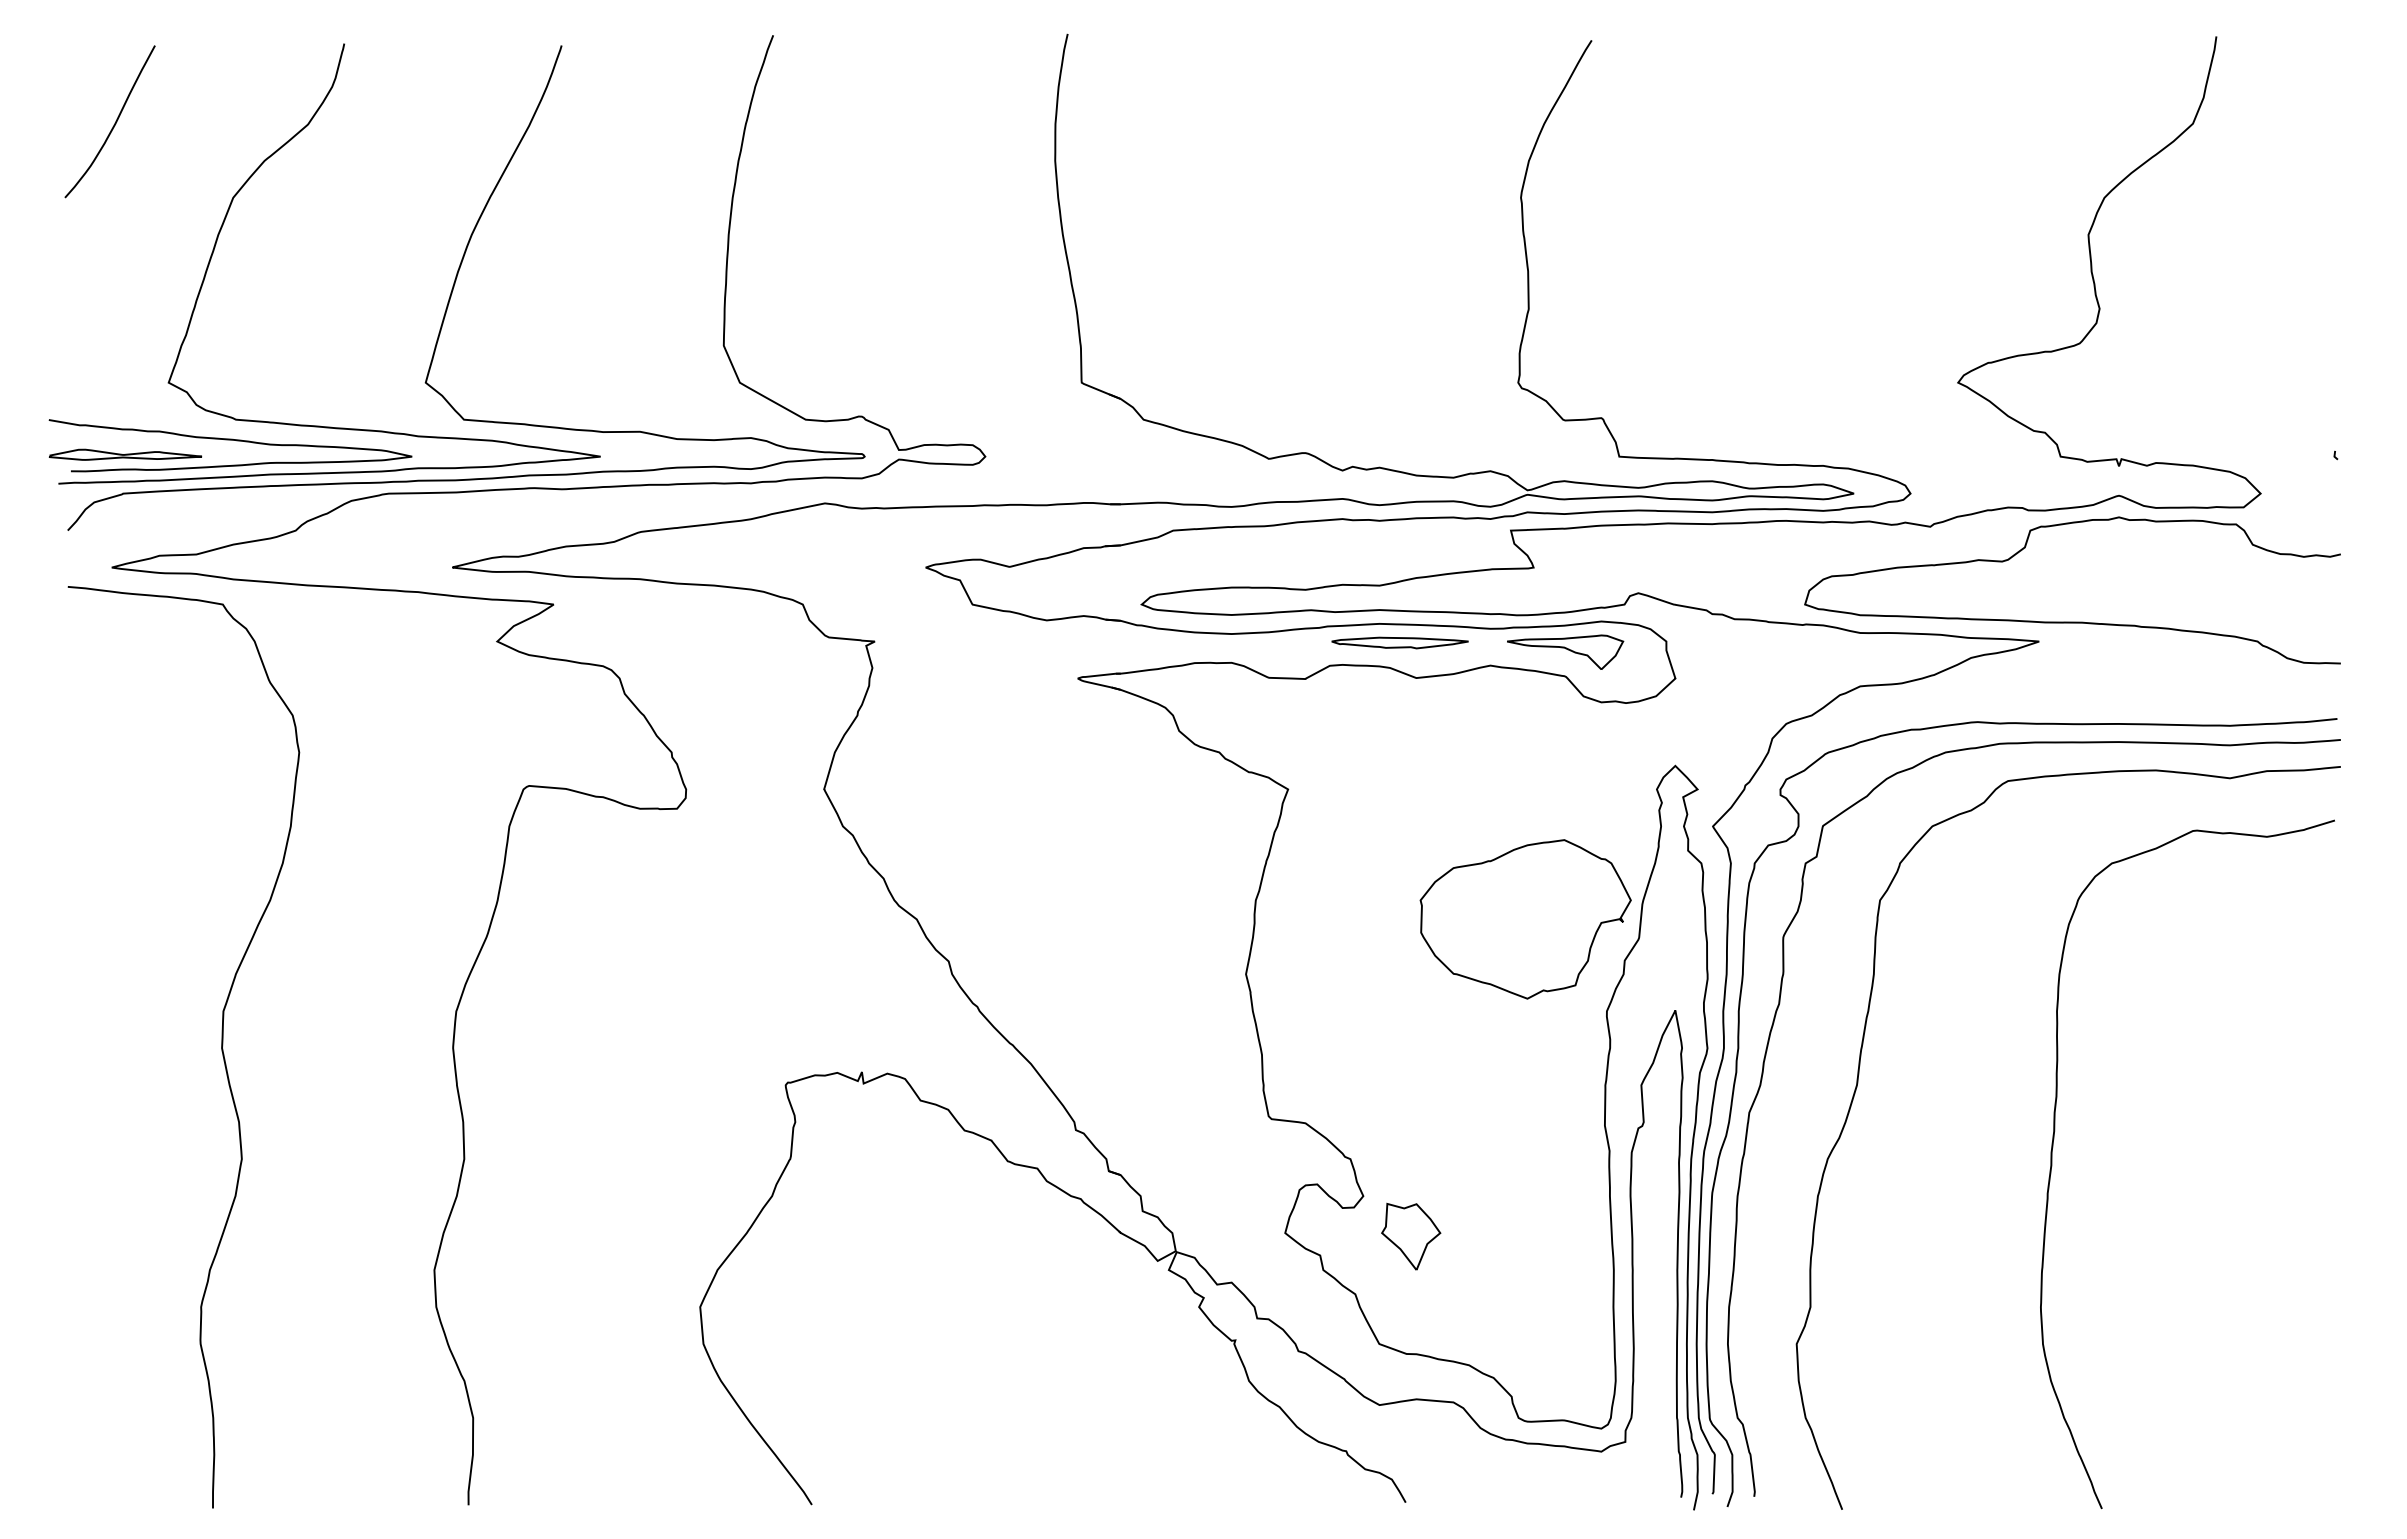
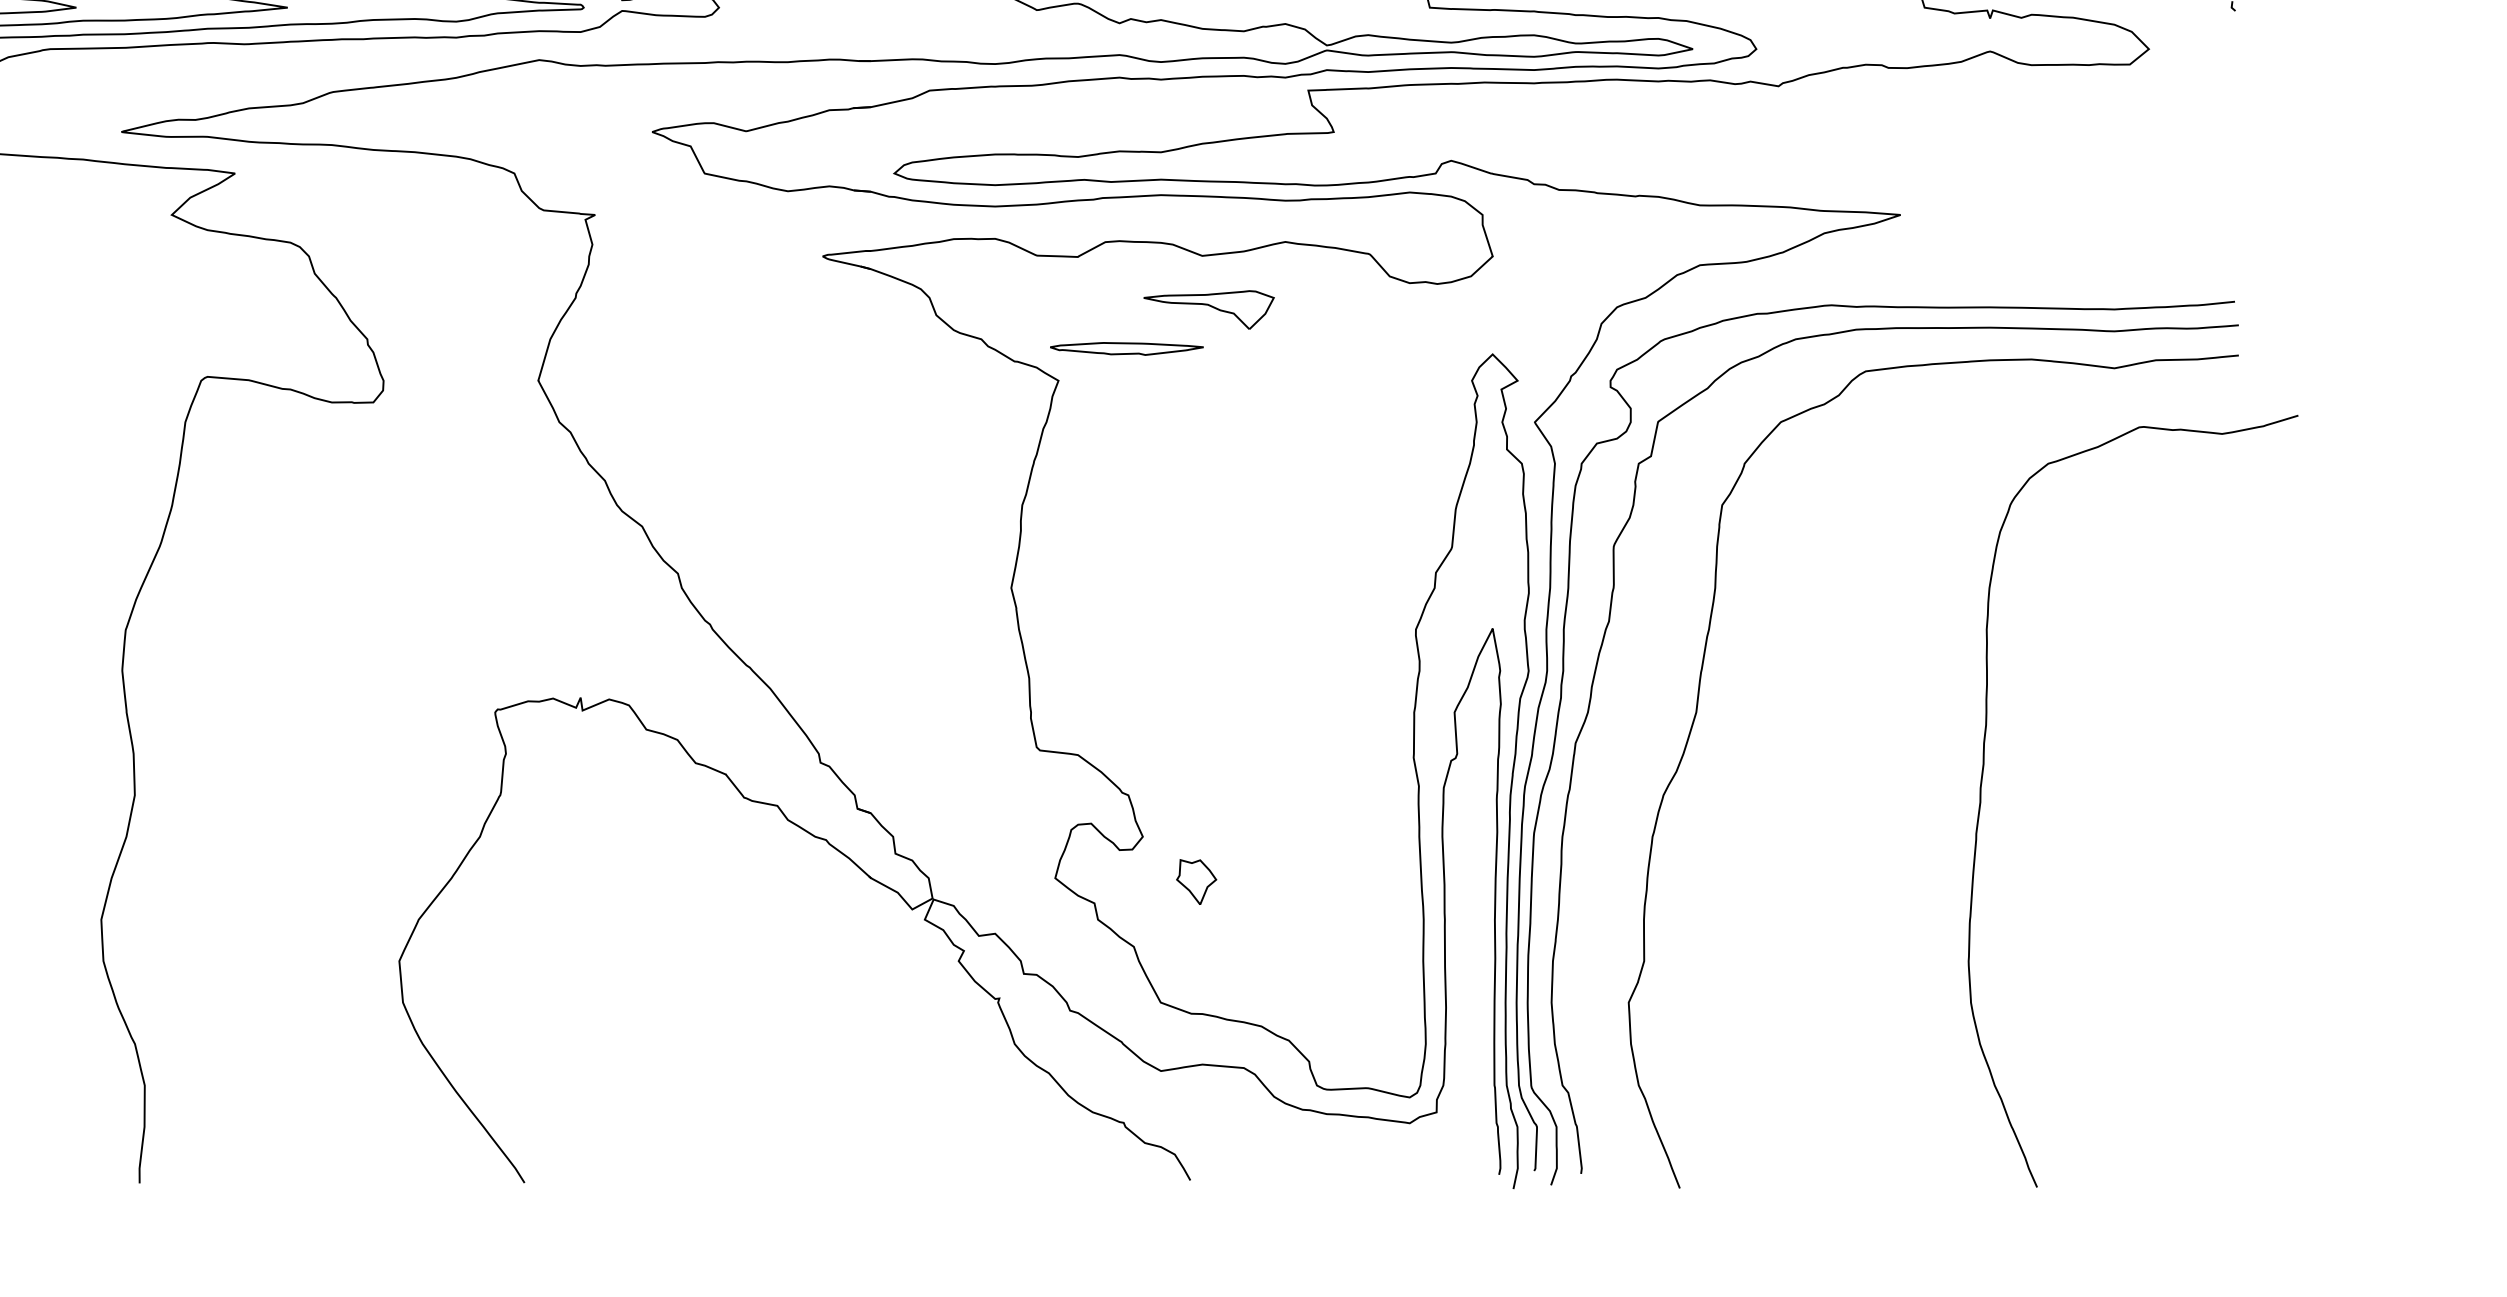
curve: (2072, 621) -> (1937, 192), removed
part: (1399, 642) -> (1126, 348), moved
part: (1565, 651) -> (1209, 309), moved
part: (1525, 919) -> (1324, 526), removed
curve: (2052, 1164) -> (1981, 801), moved
part: (1411, 1236) -> (1196, 882), size x0.6

